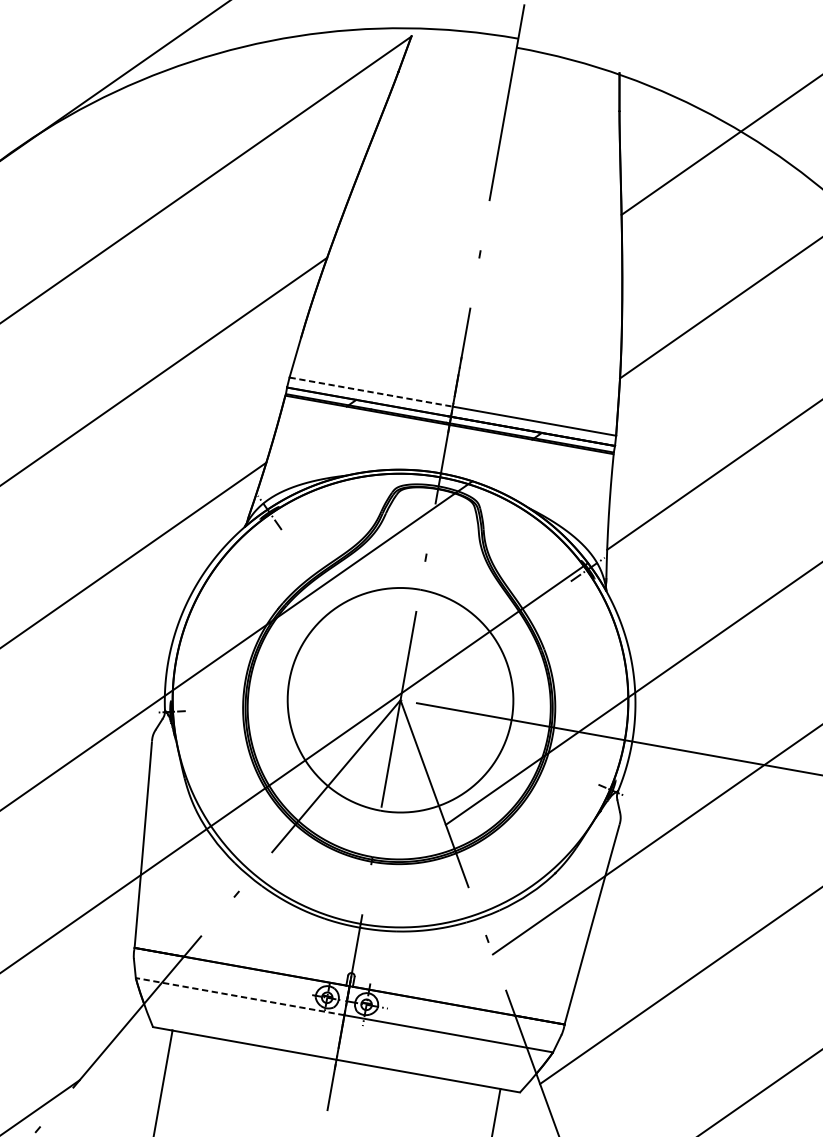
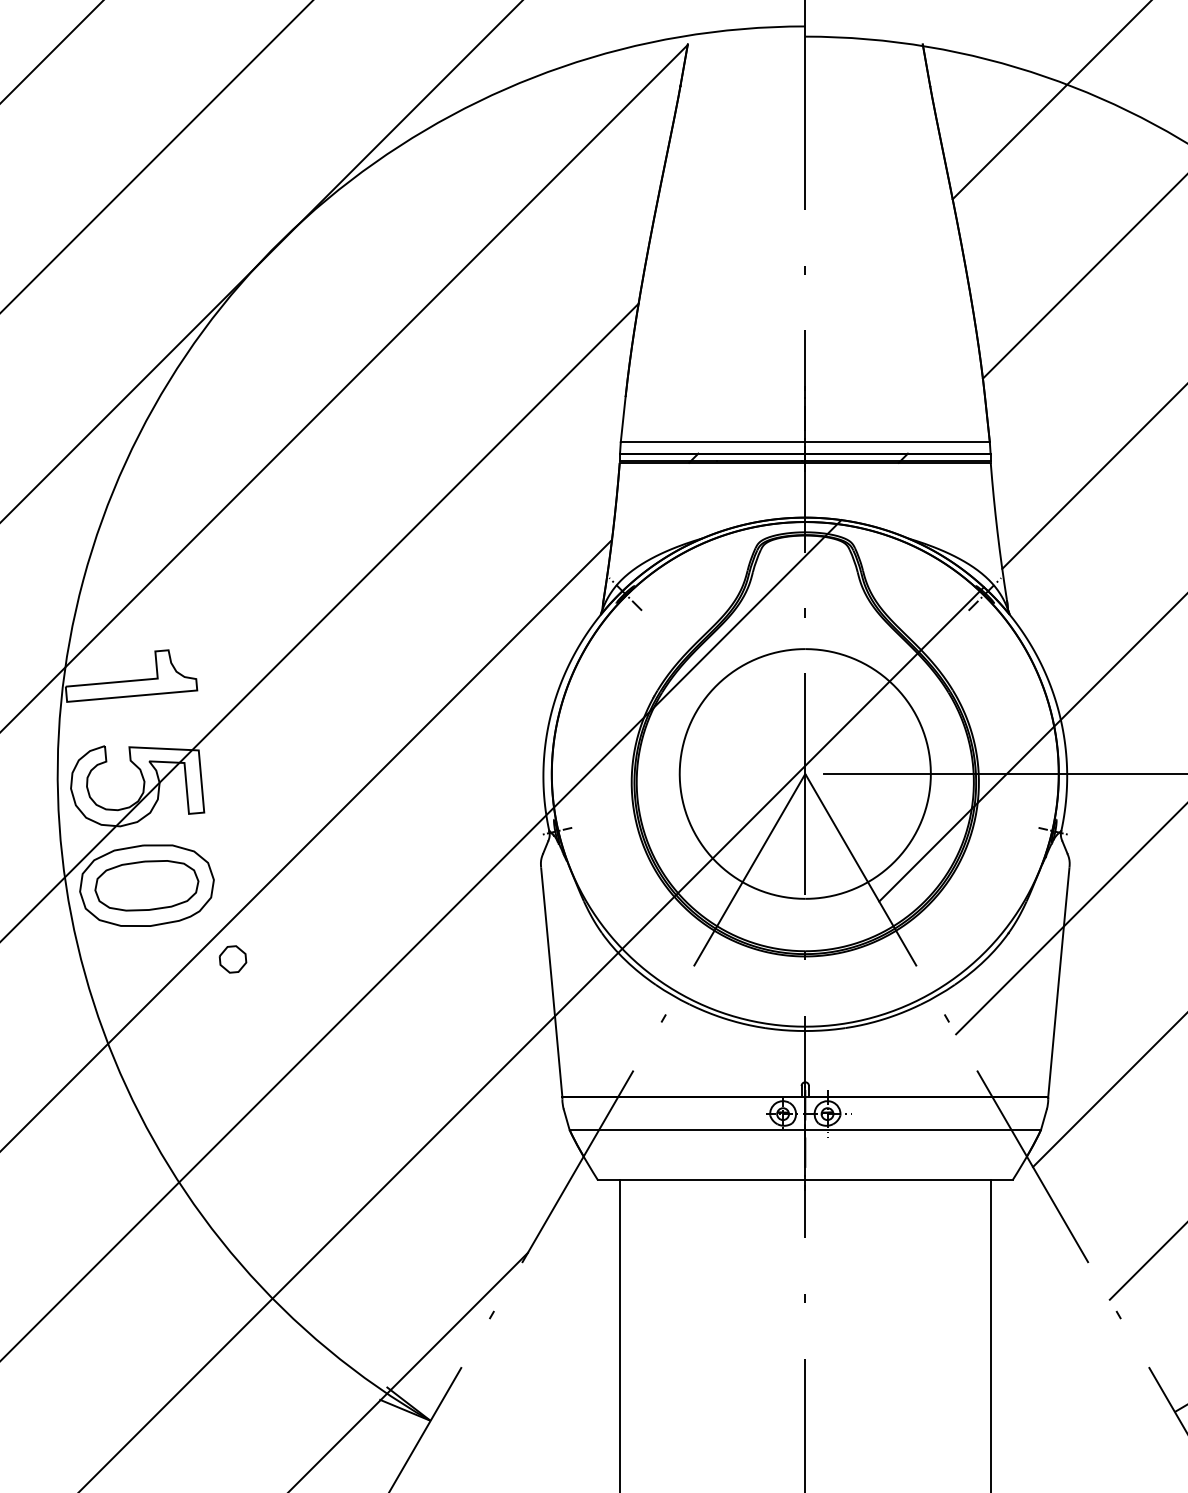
line: (371, 392) -> (713, 442), dashed -> solid
line: (240, 996) -> (687, 1129), dashed -> solid

